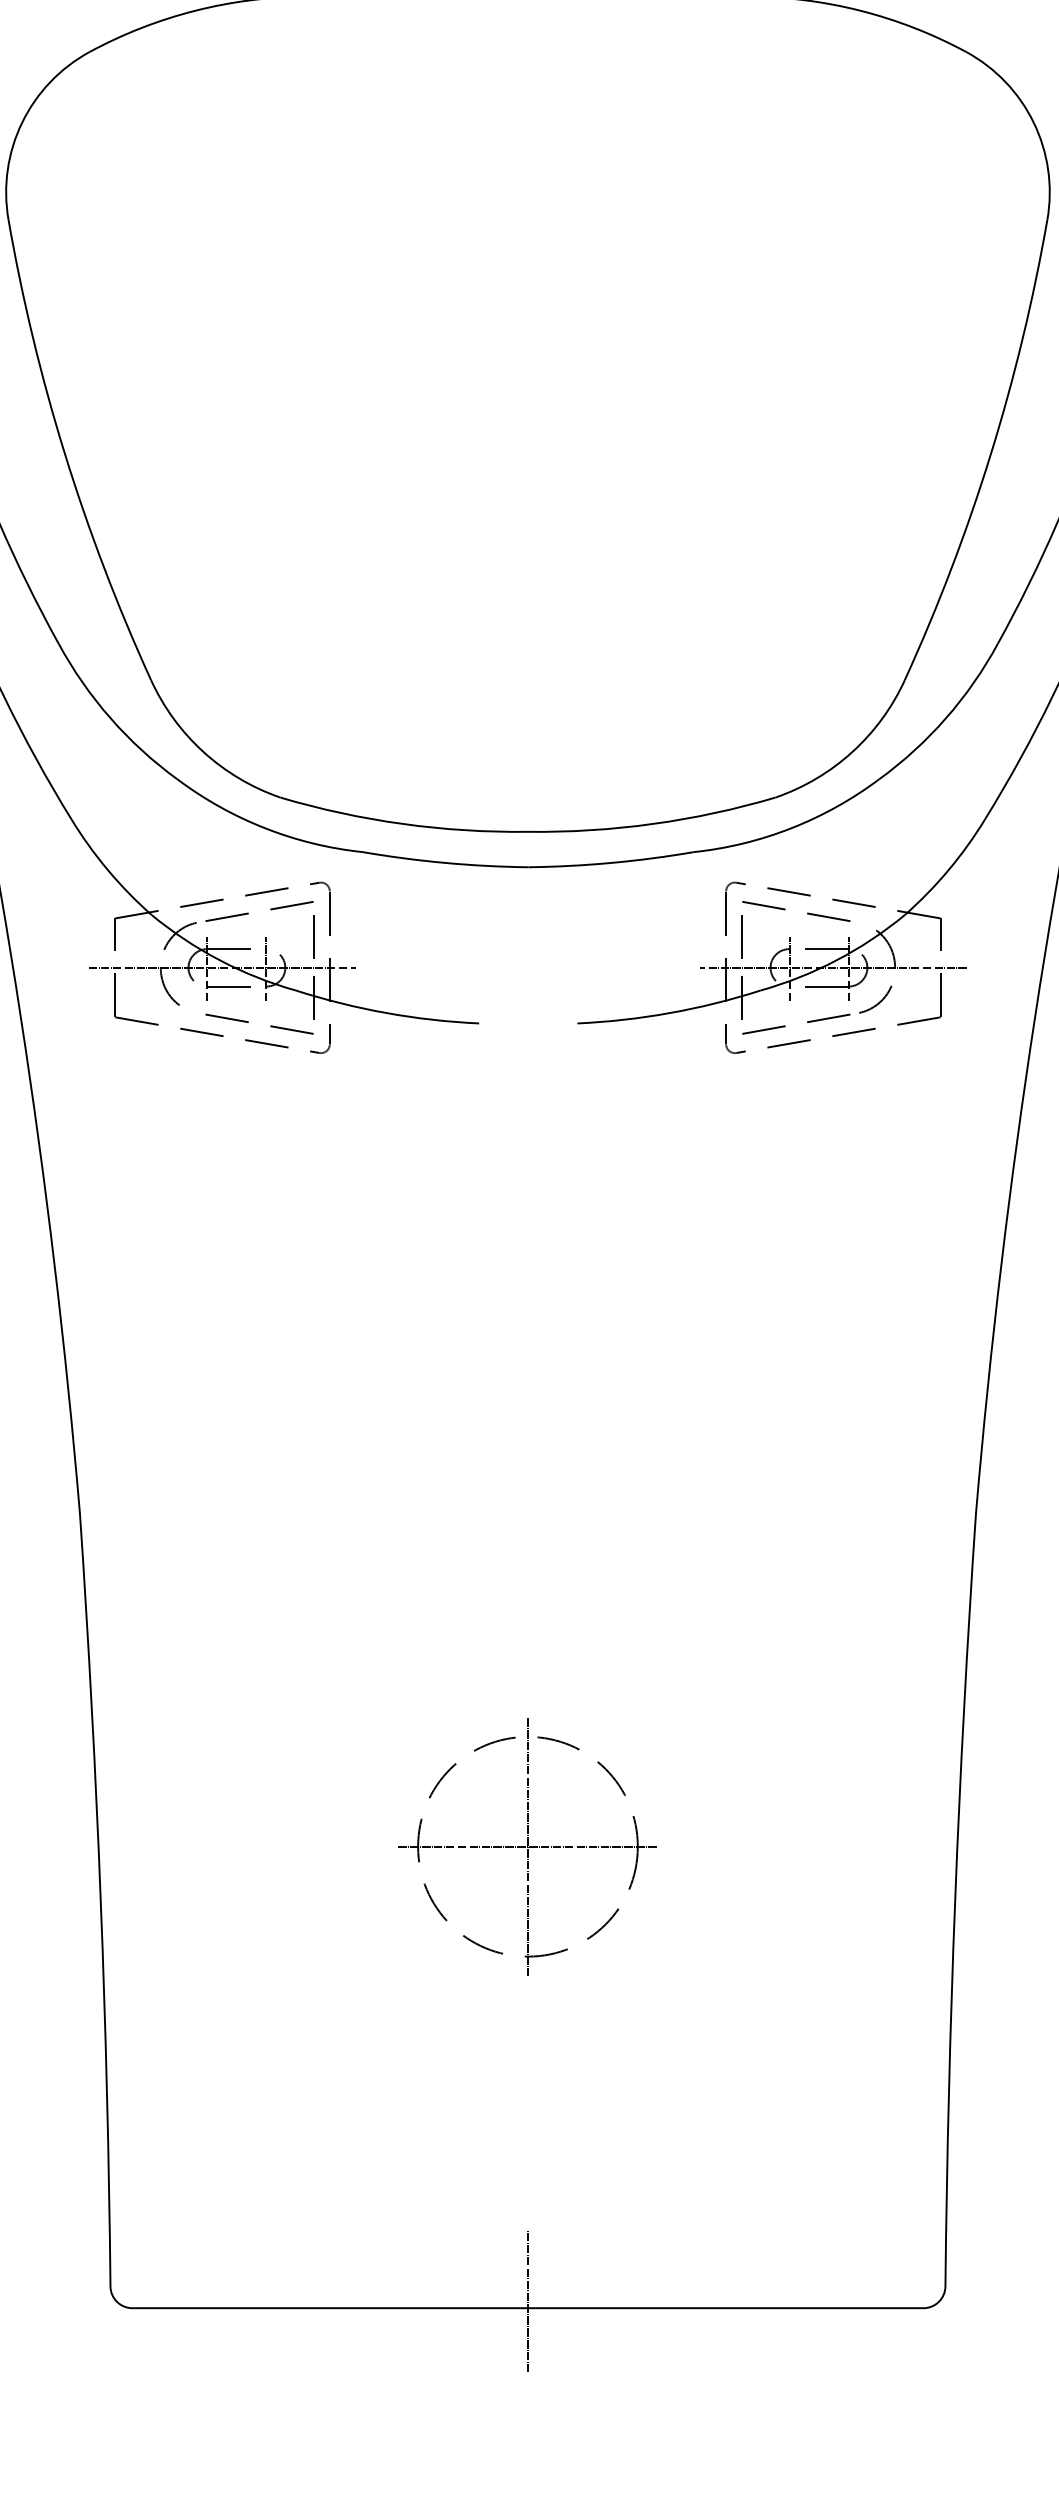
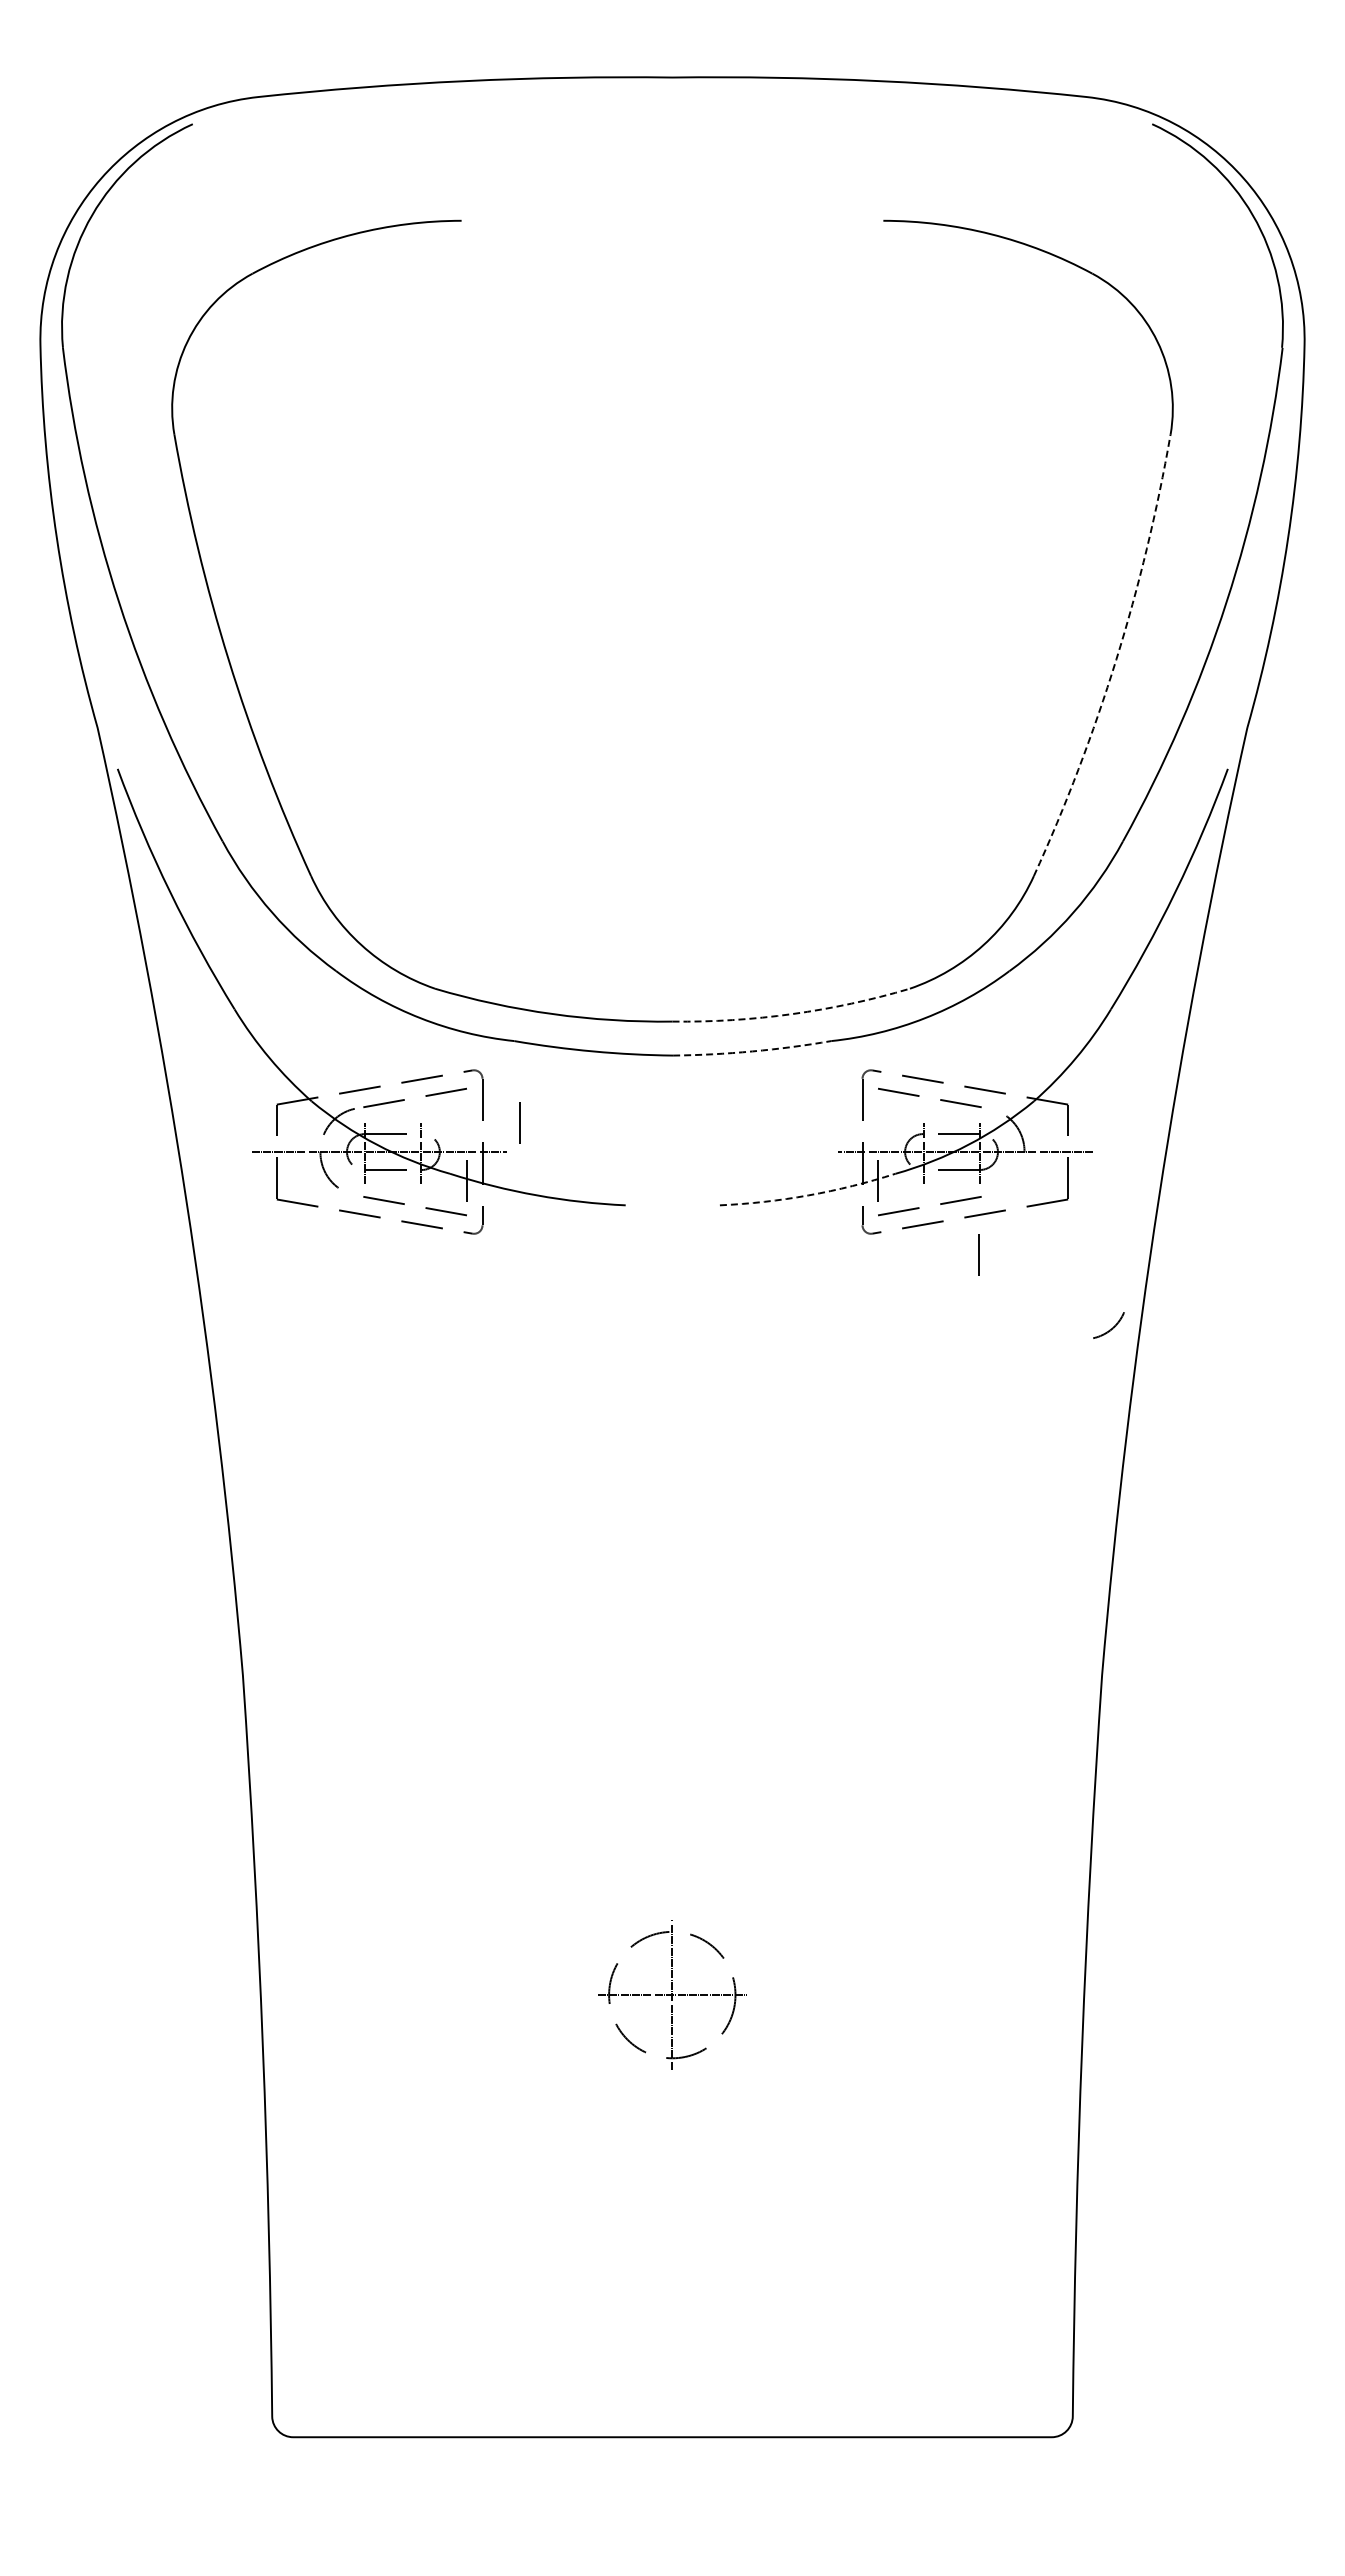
arc: (991, 454) -> (1116, 659), solid -> dashed
arc: (653, 824) -> (792, 1014), solid -> dashed
arc: (611, 863) -> (752, 1051), solid -> dashed
line: (313, 937) -> (519, 1122), moved
line: (741, 937) -> (978, 1254), moved
arc: (876, 1003) -> (1109, 1329), moved
arc: (669, 1013) -> (808, 1195), solid -> dashed
part: (526, 1847) -> (671, 1995), size x0.6
line: (527, 2300) -> (672, 2429), removed

